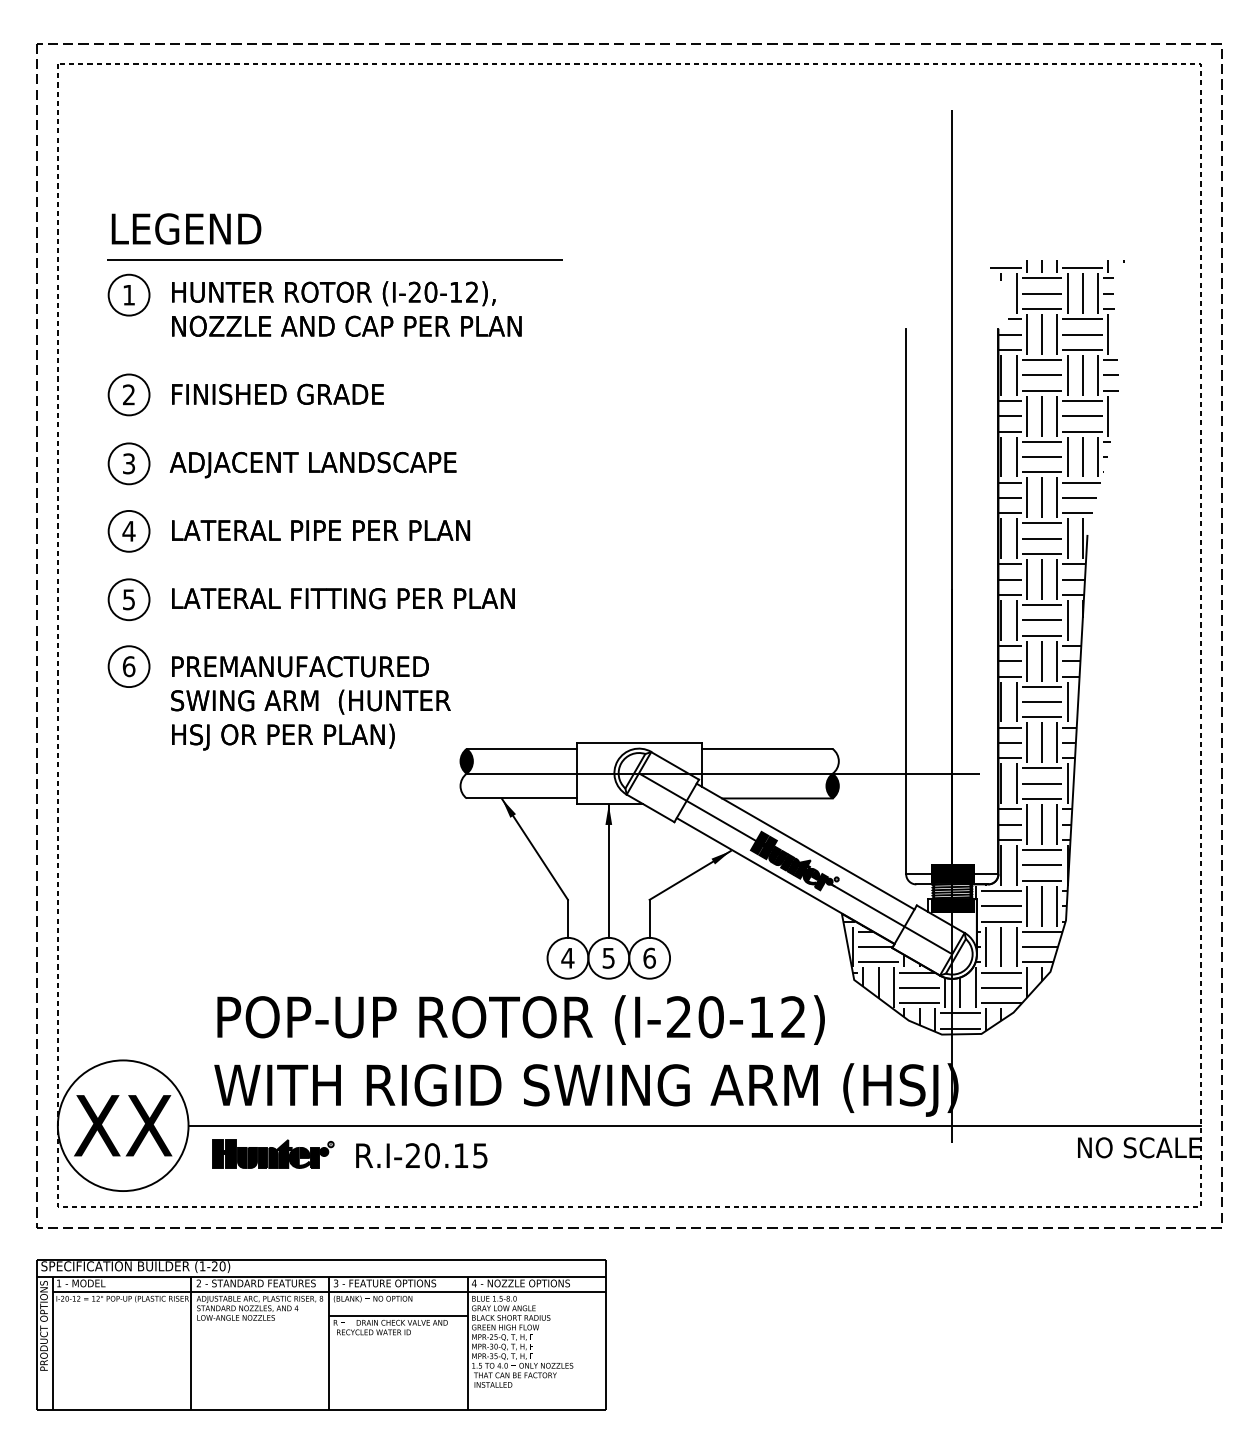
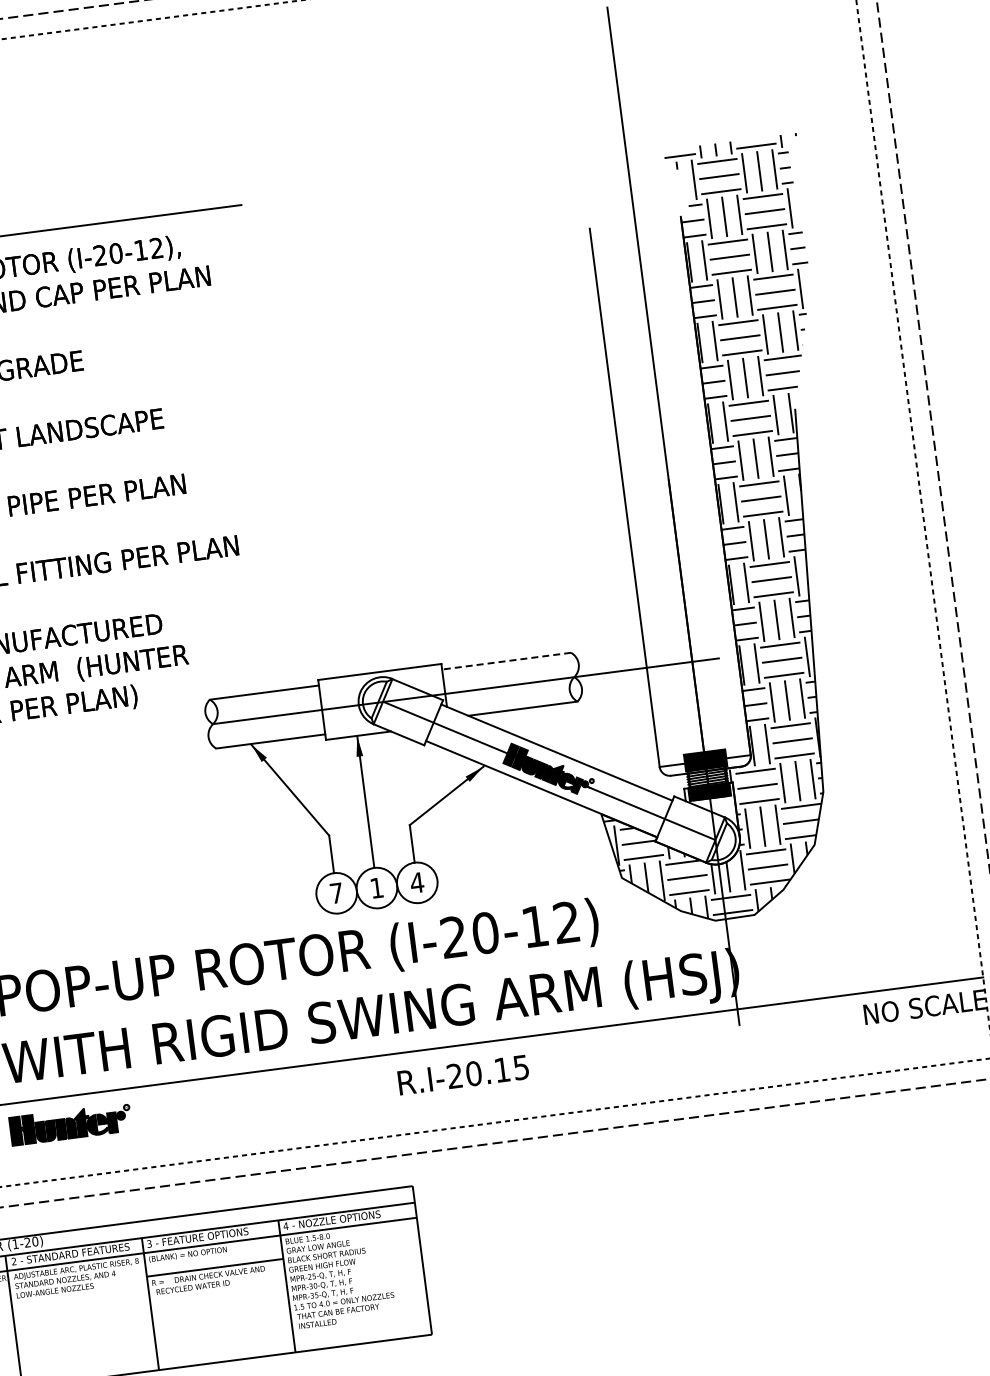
line: (766, 748) -> (505, 660), solid -> dashed
fill: (466, 760) -> (211, 711), removed
fill: (832, 785) -> (575, 688), removed
text: (649, 957) -> (417, 882), 6 -> 4
text: (567, 958) -> (336, 893), 4 -> 7
text: (608, 958) -> (376, 888), 5 -> 1
text: (421, 1155) -> (463, 1074), moved

